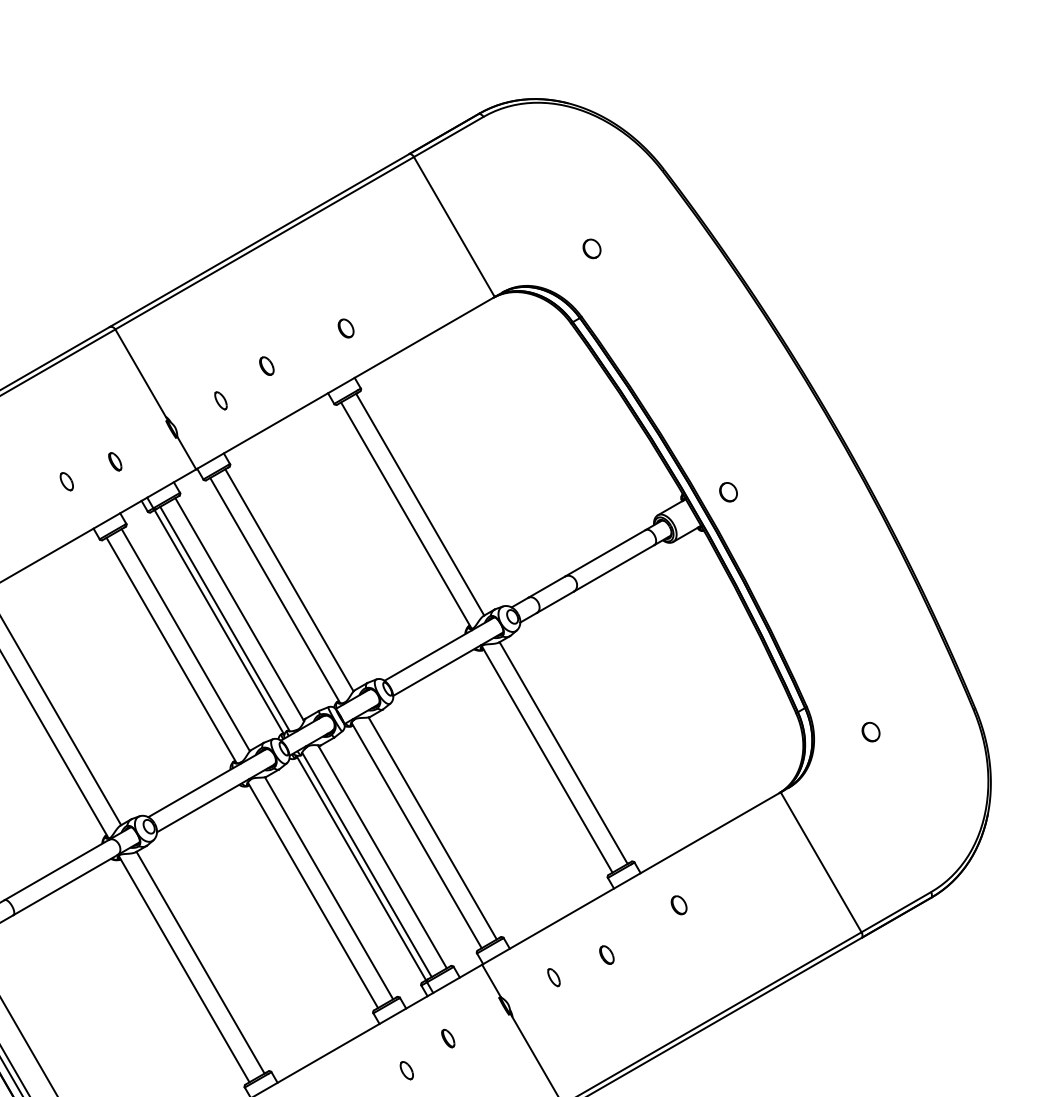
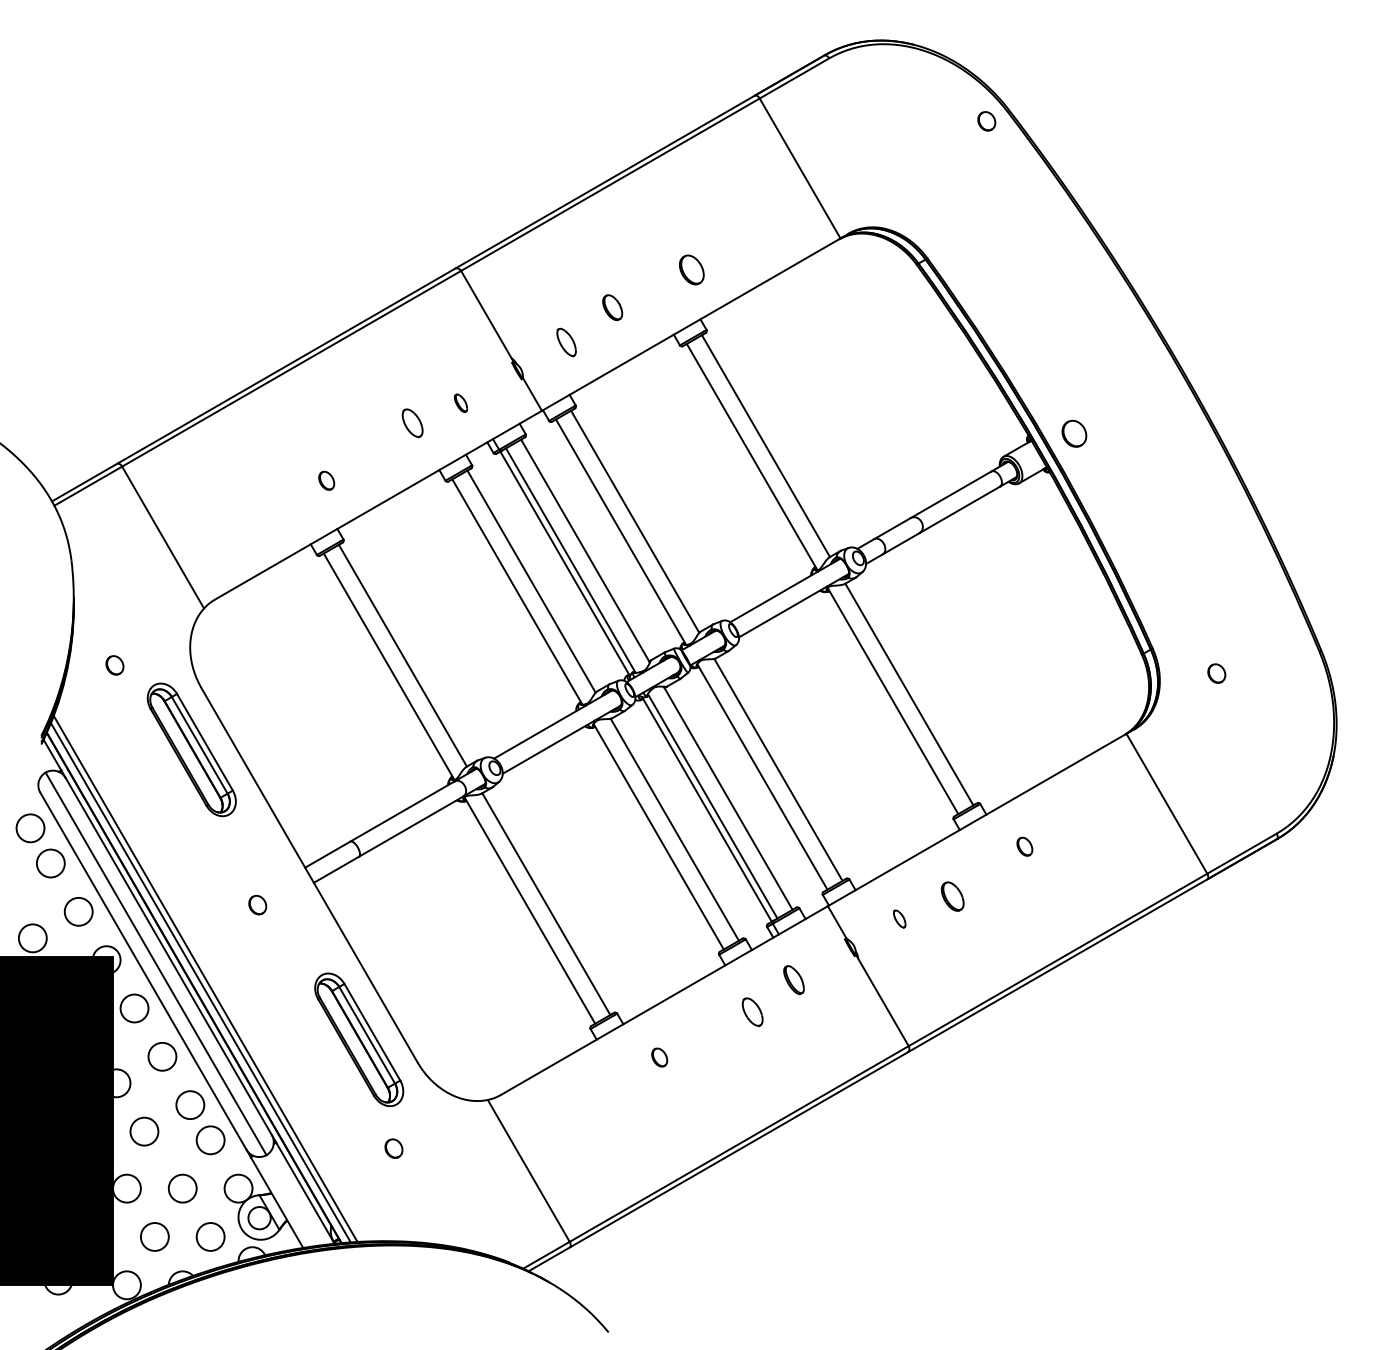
part: (591, 249) -> (986, 121), moved
part: (345, 328) -> (691, 269), size x1.6
part: (266, 366) -> (612, 307), size x1.4
part: (220, 400) -> (566, 341), size x1.6
part: (66, 481) -> (412, 422), size x1.6
part: (727, 492) -> (1073, 433), size x1.4
part: (606, 955) -> (952, 896), size x1.6
part: (447, 1038) -> (793, 979), size x1.6
part: (406, 1070) -> (752, 1011), size x1.6

